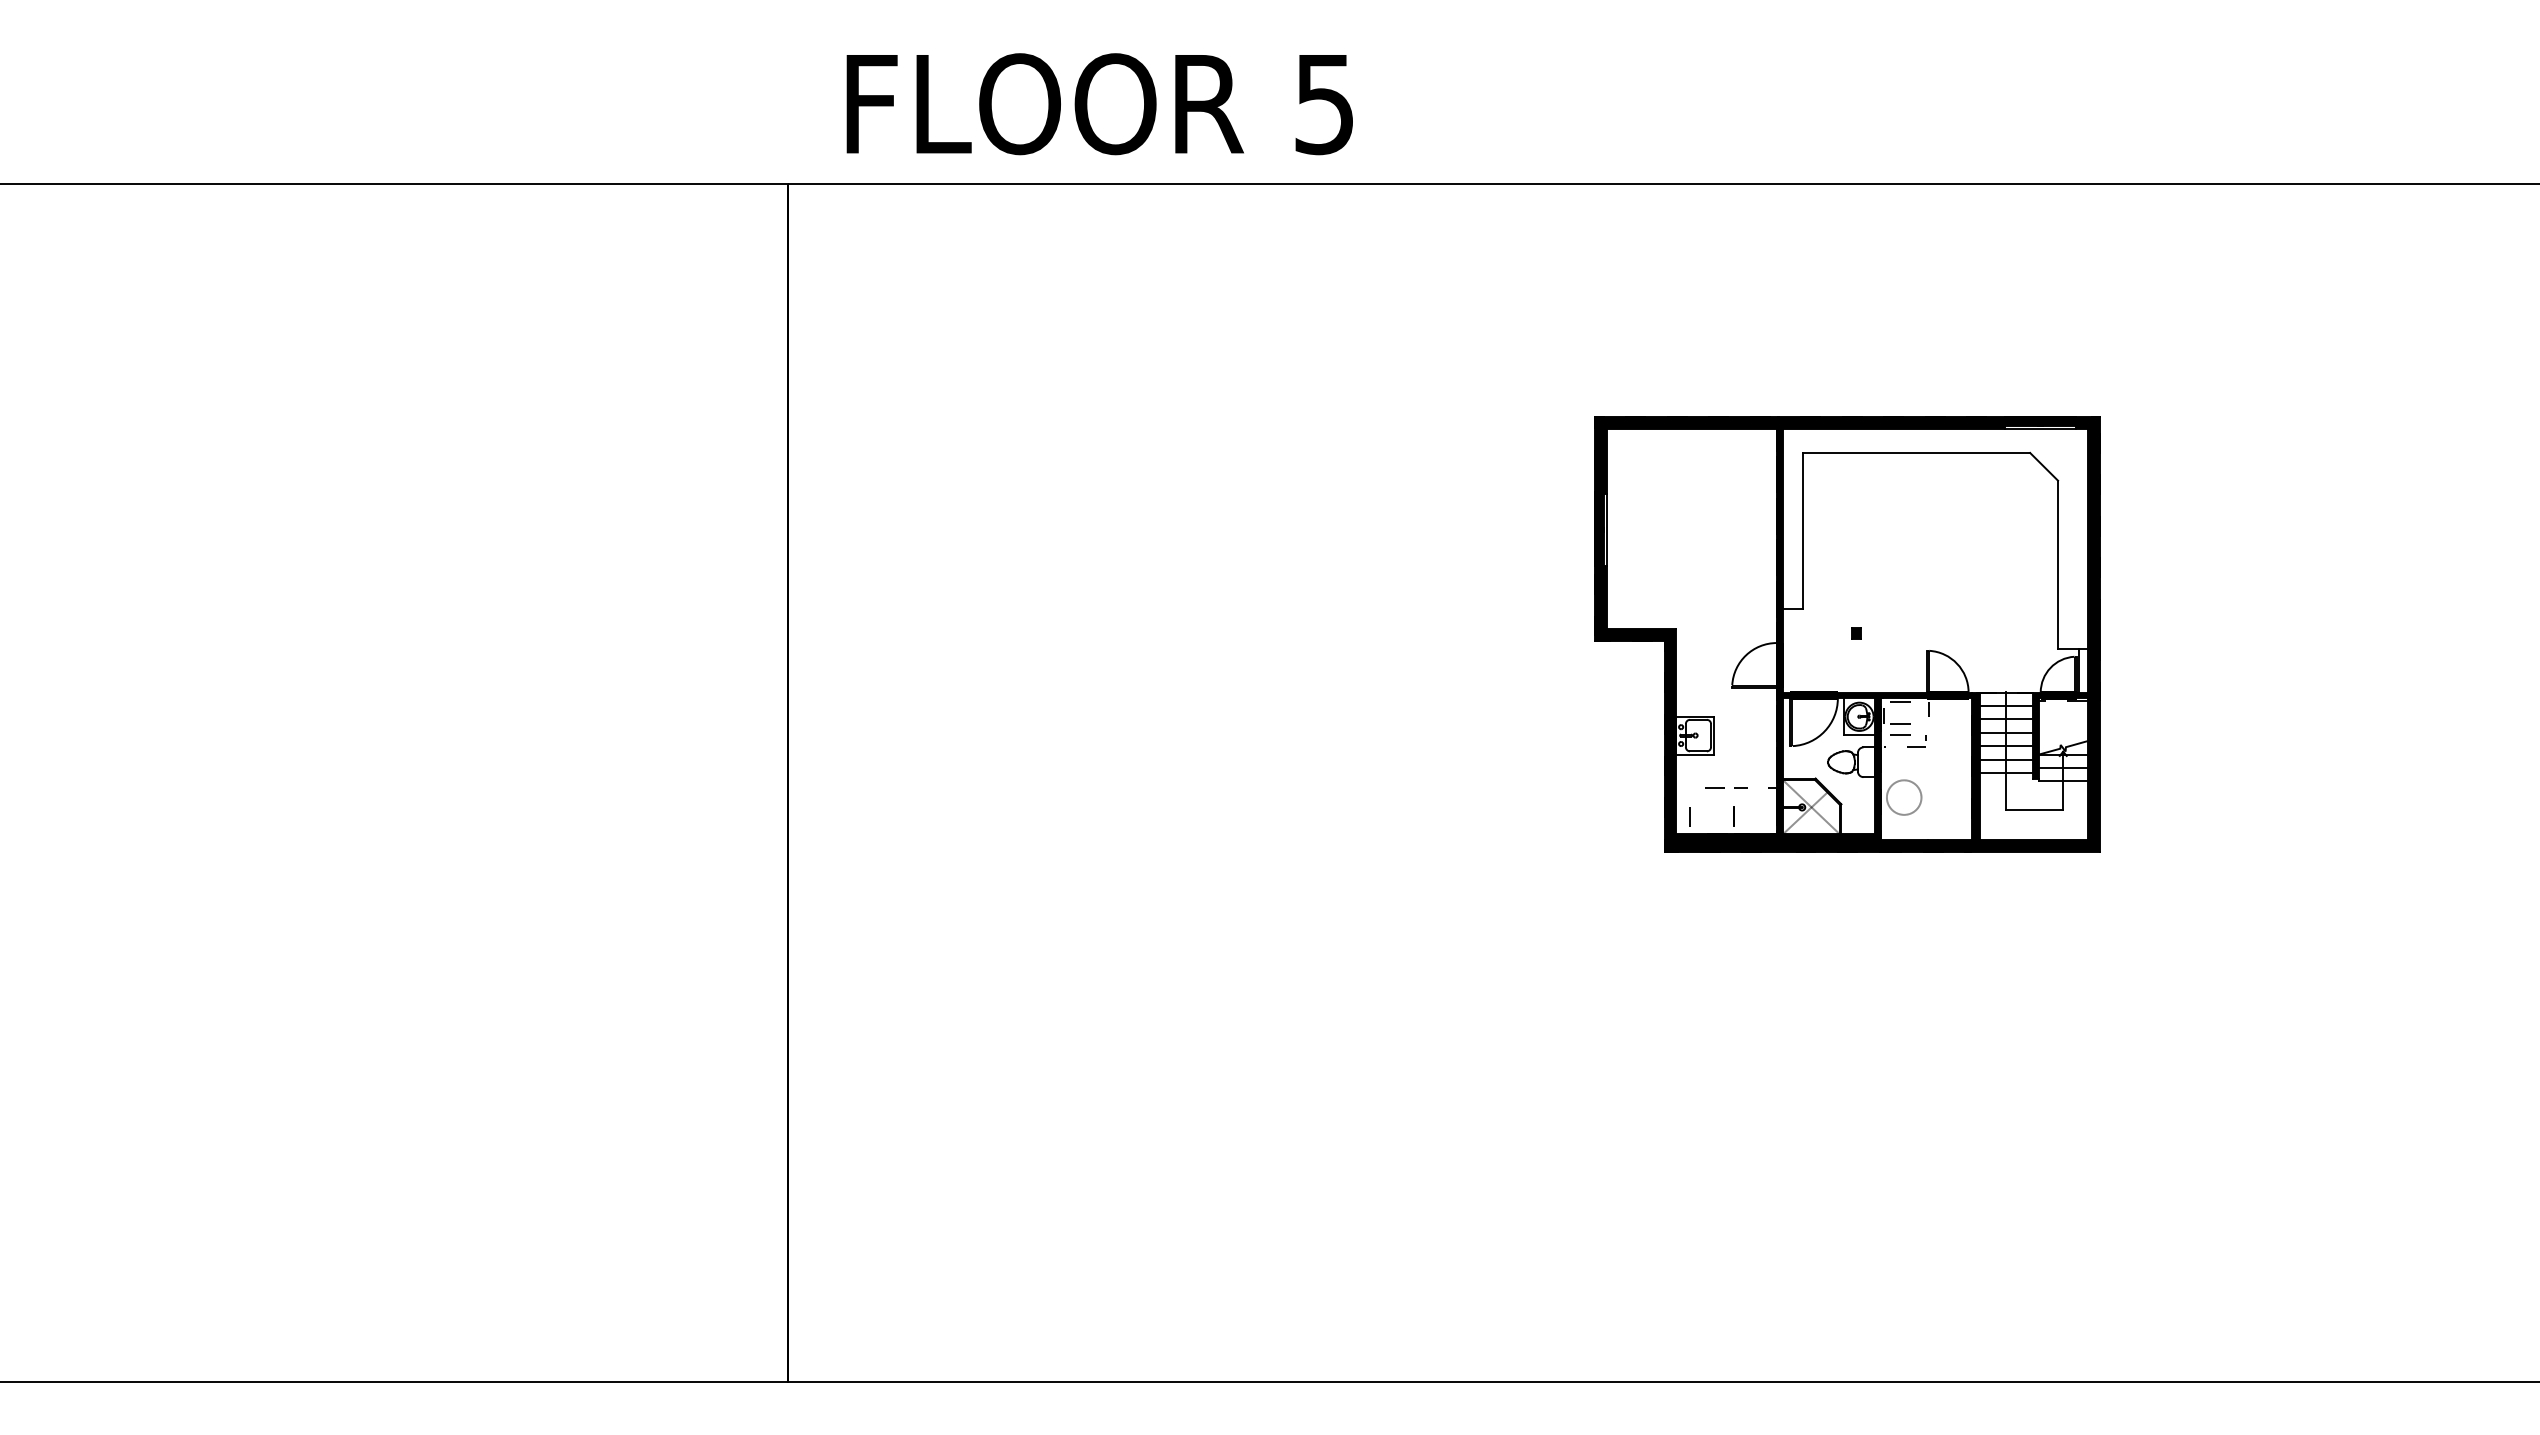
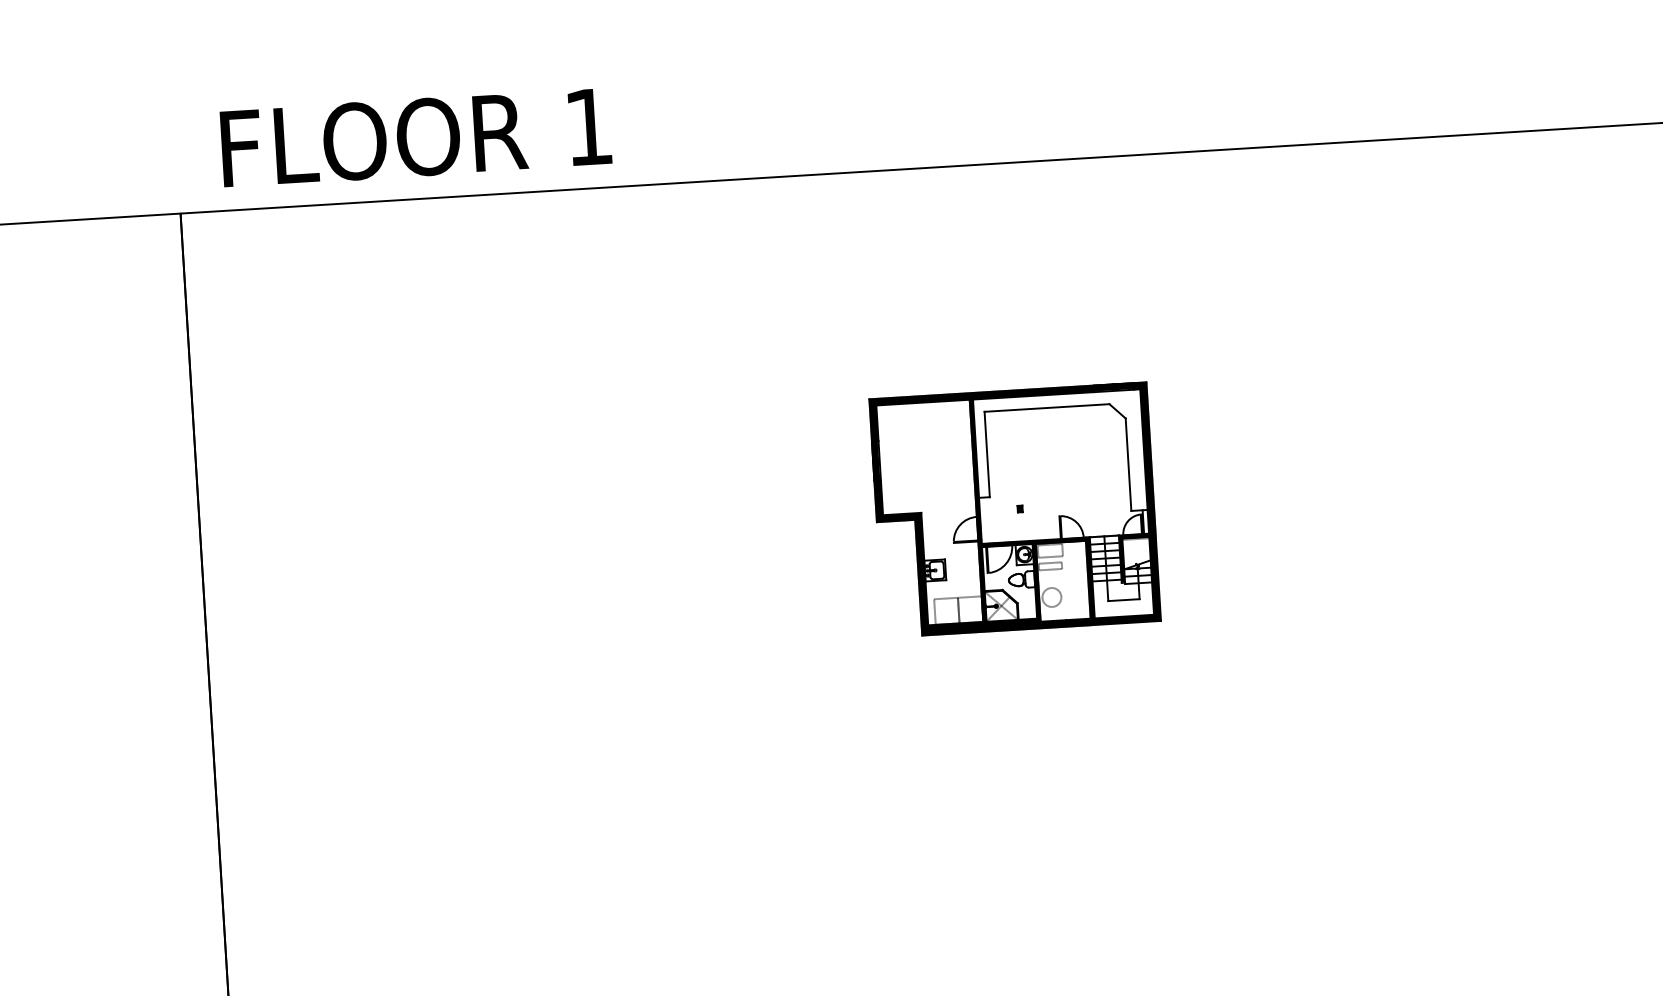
text: (1323, 105) -> (588, 128), 5 -> 1
part: (1846, 634) -> (1014, 509), size x0.71

